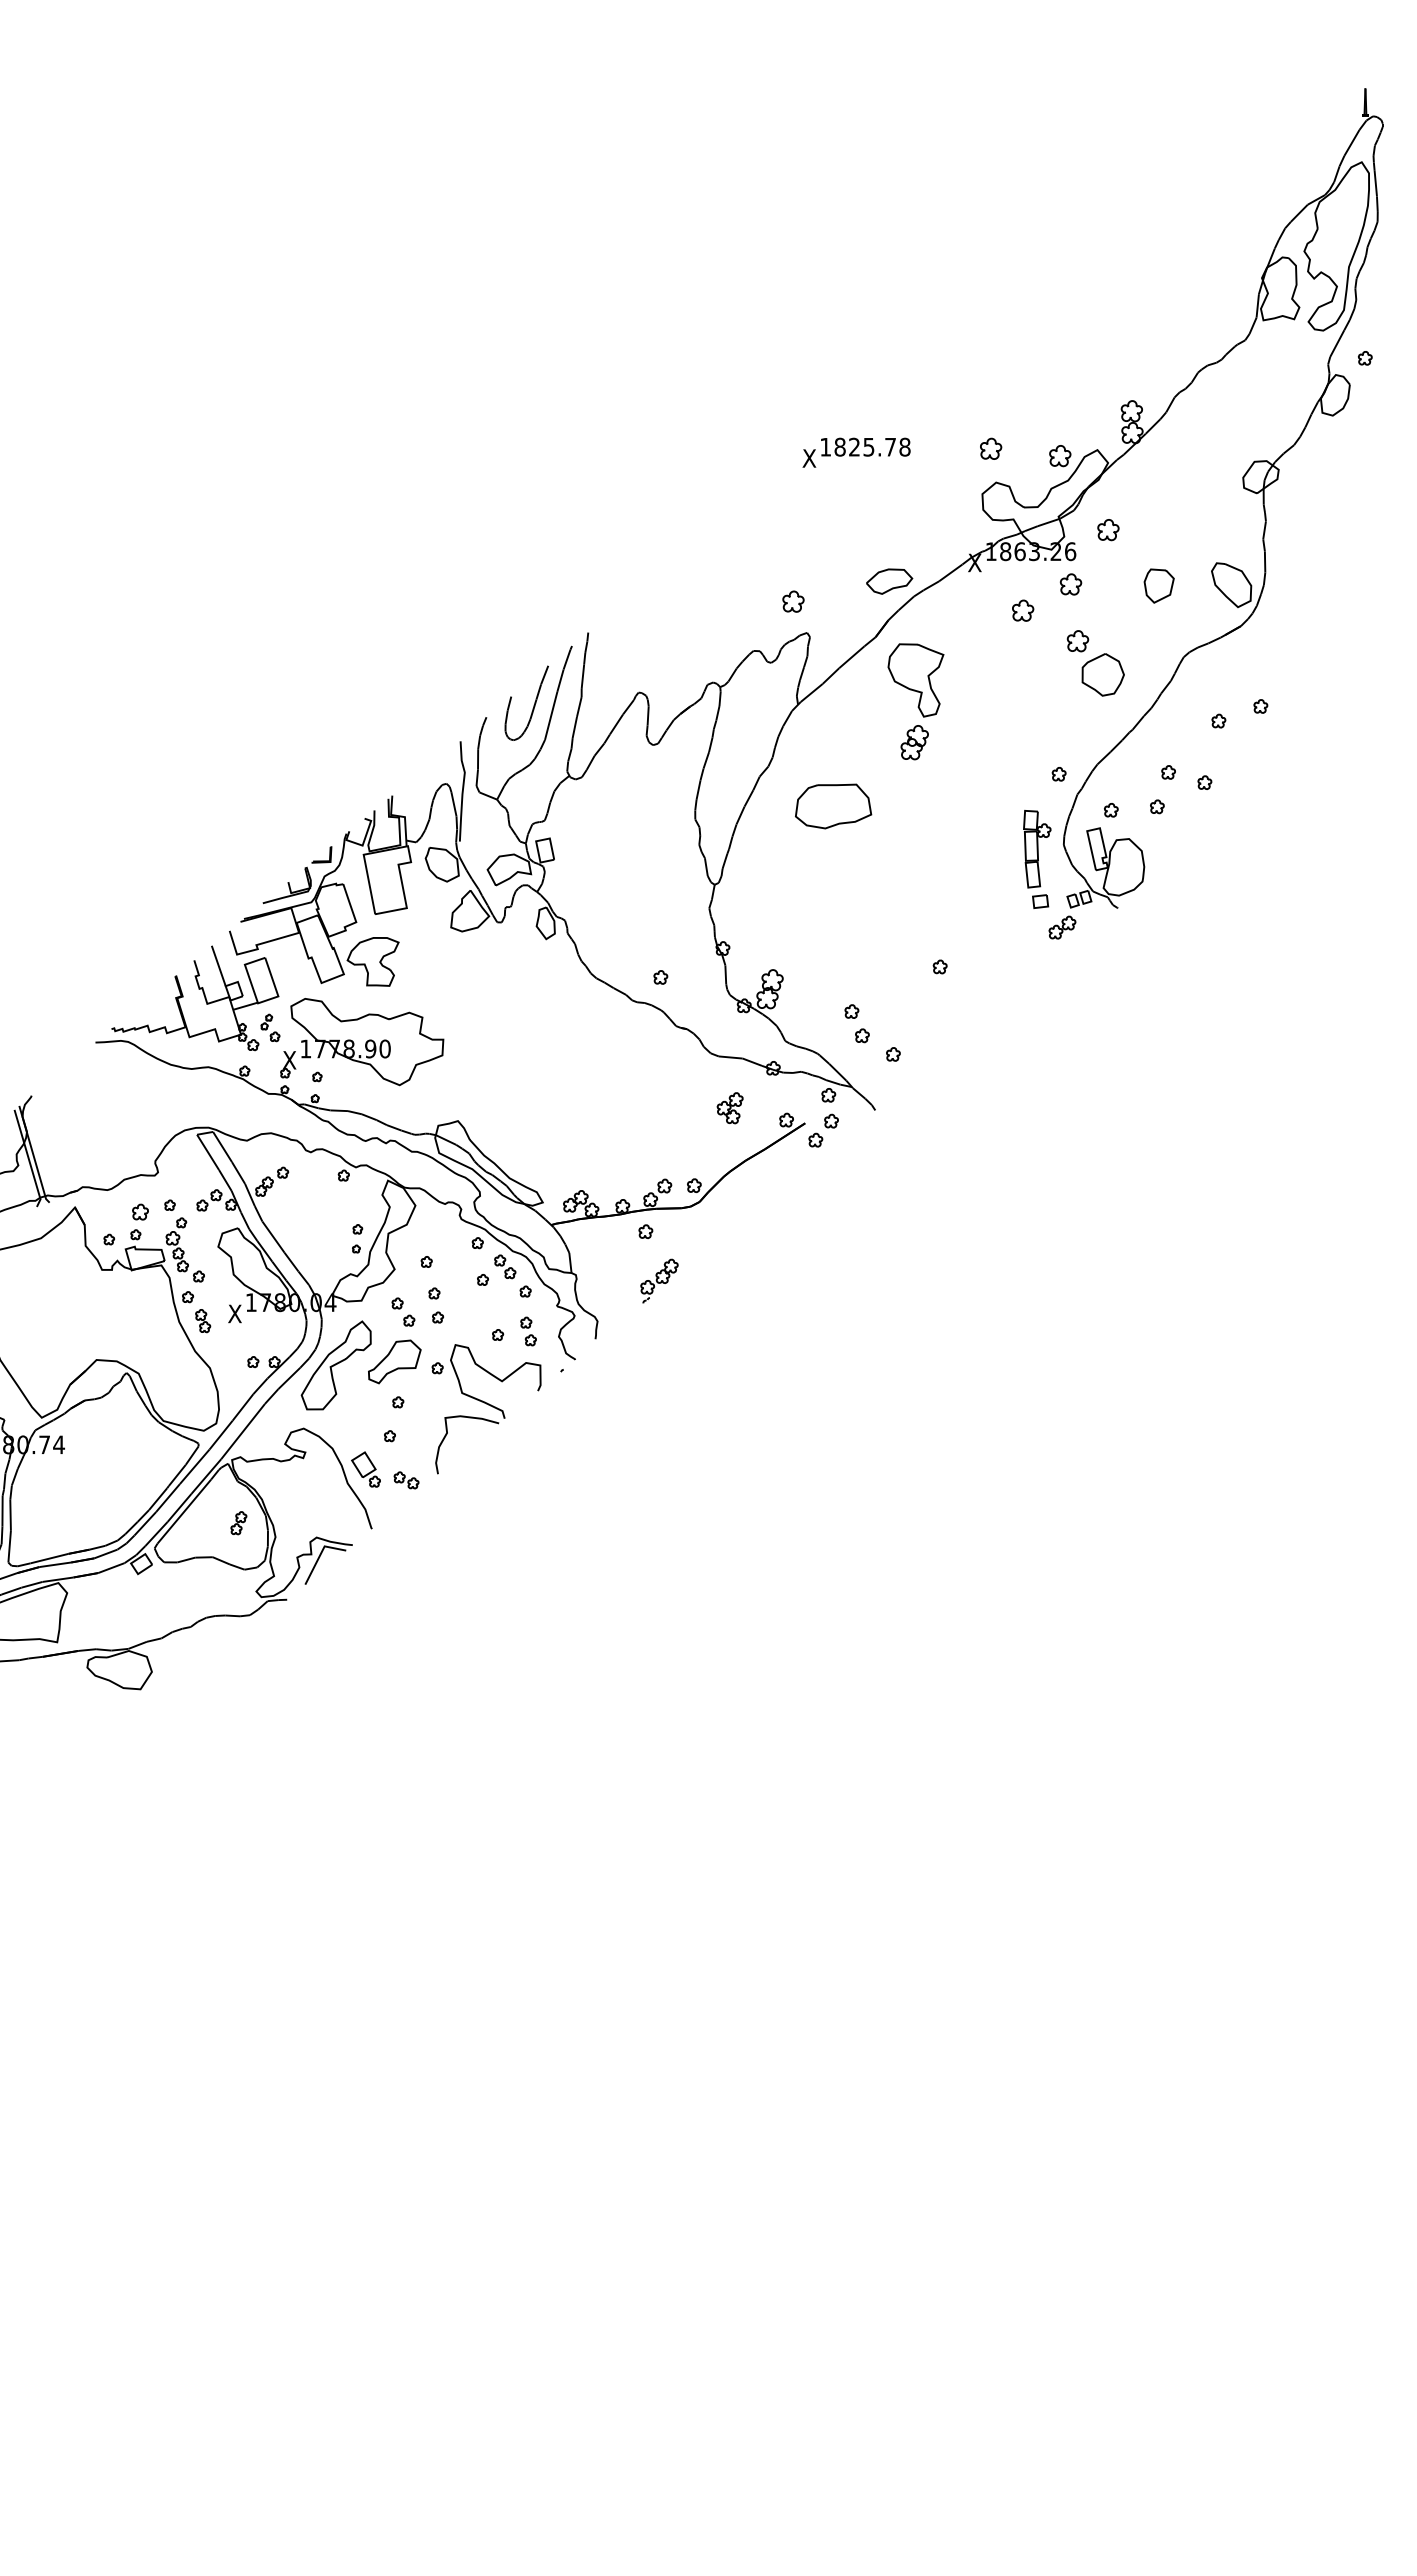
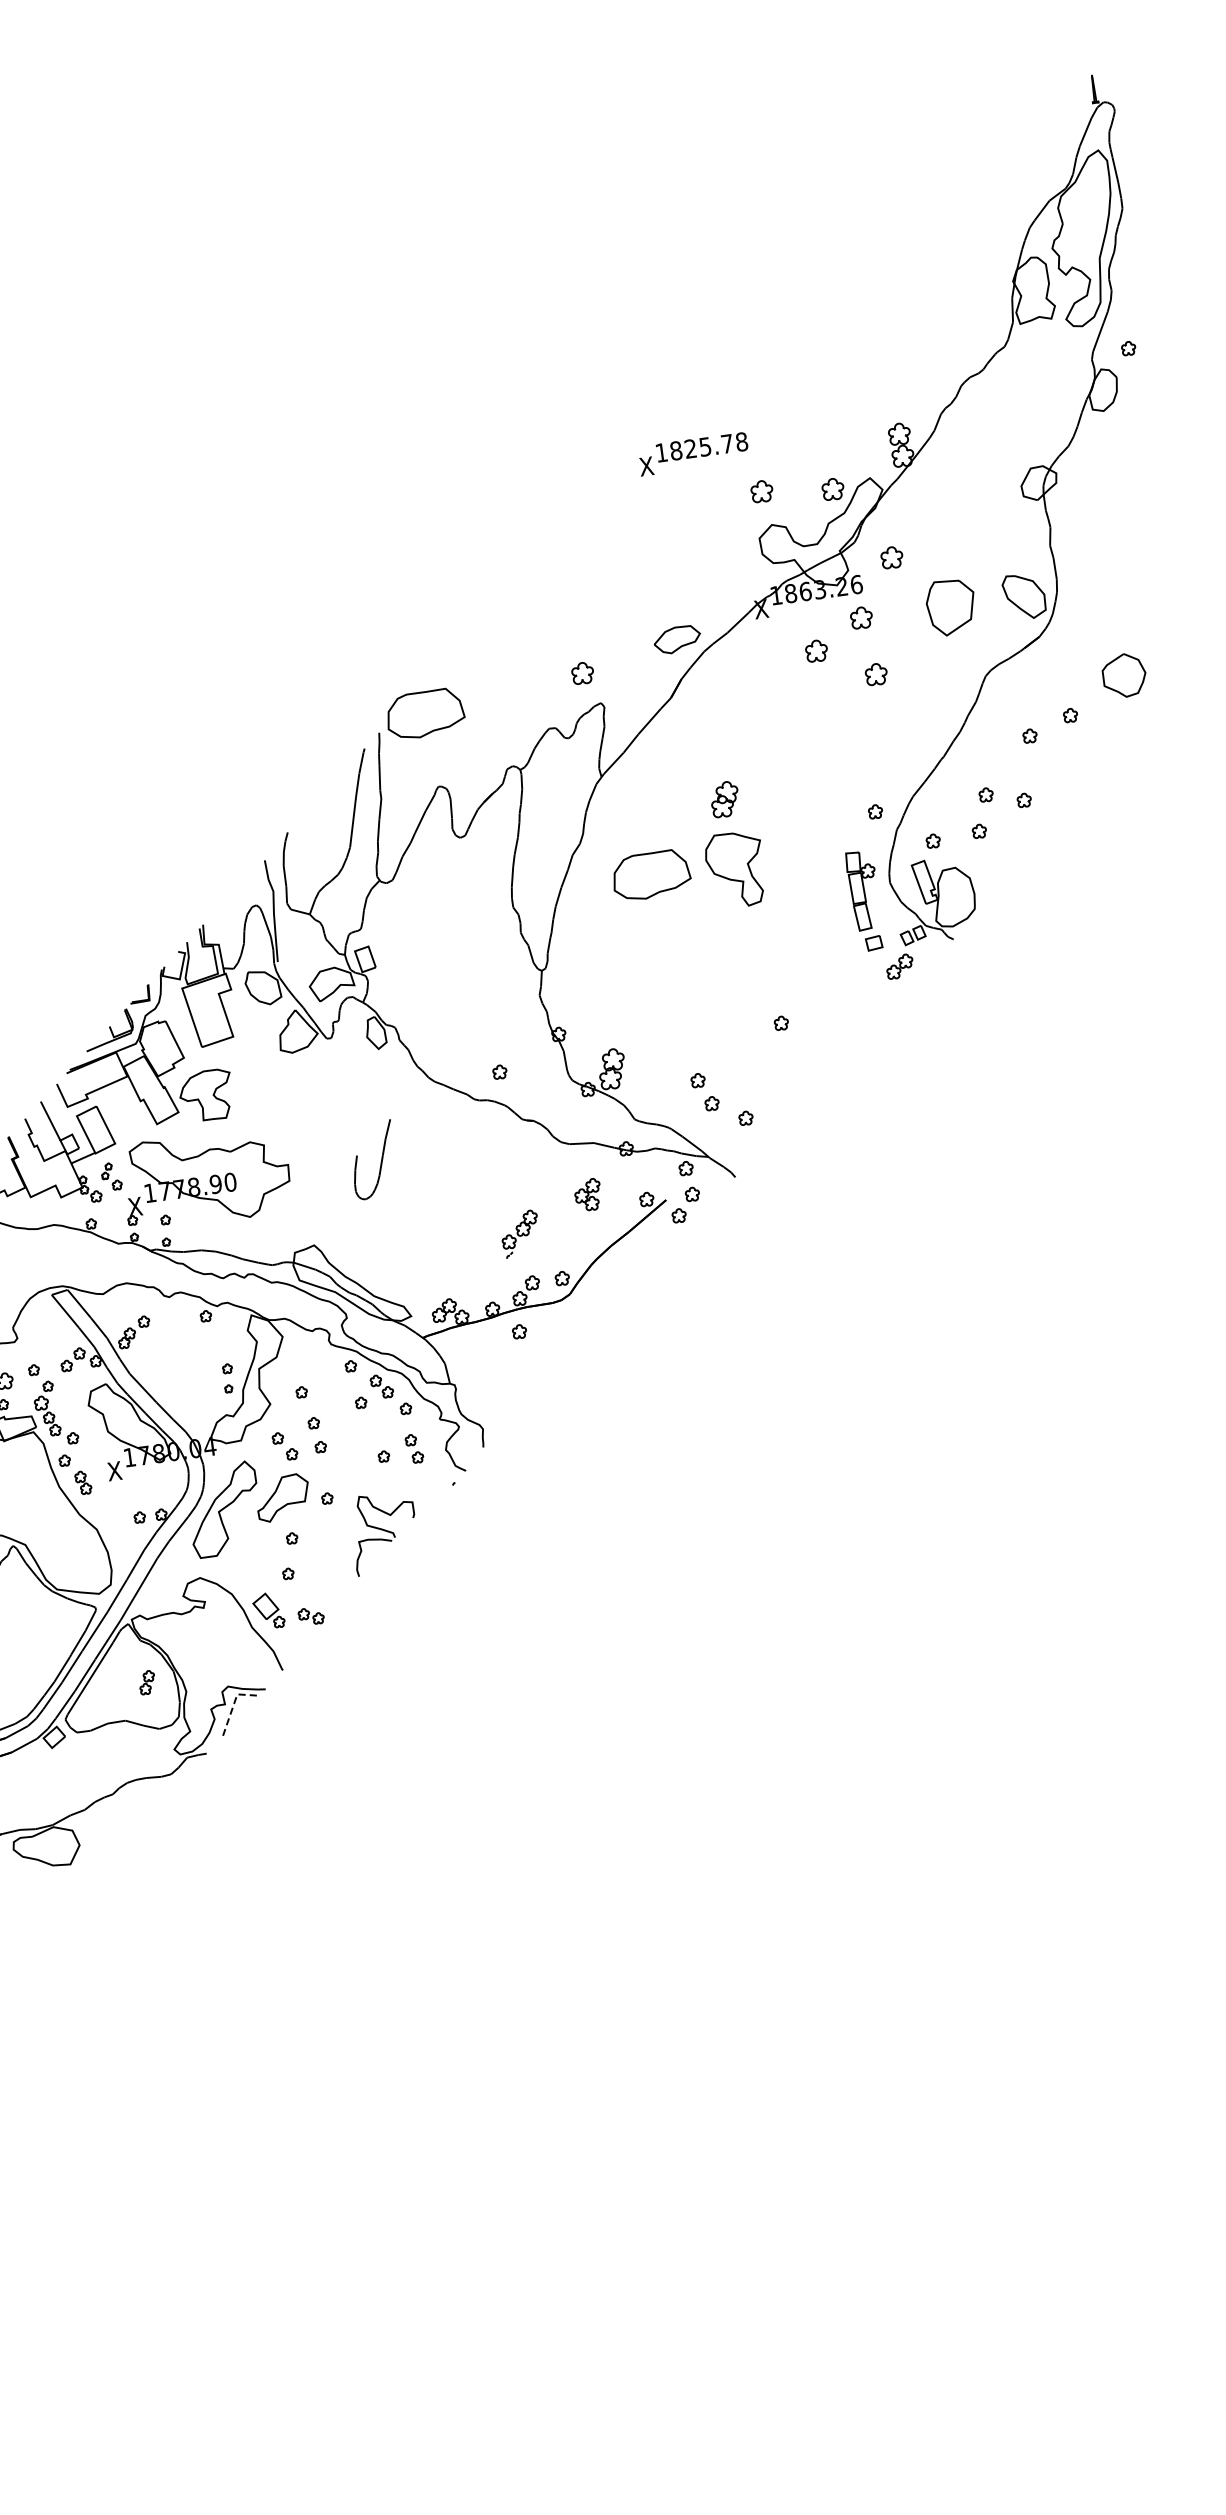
text: (856, 452) -> (693, 453), moved
part: (1158, 585) -> (950, 606), size x1.6
part: (635, 620) -> (425, 714), added
part: (1102, 674) -> (1123, 675), moved
part: (915, 680) -> (735, 870), moved
curve: (533, 705) -> (380, 1161), moved
part: (659, 1280) -> (520, 1233), moved
part: (488, 1409) -> (384, 1533), size x0.6
line: (320, 1555) -> (234, 1704), solid -> dashed

